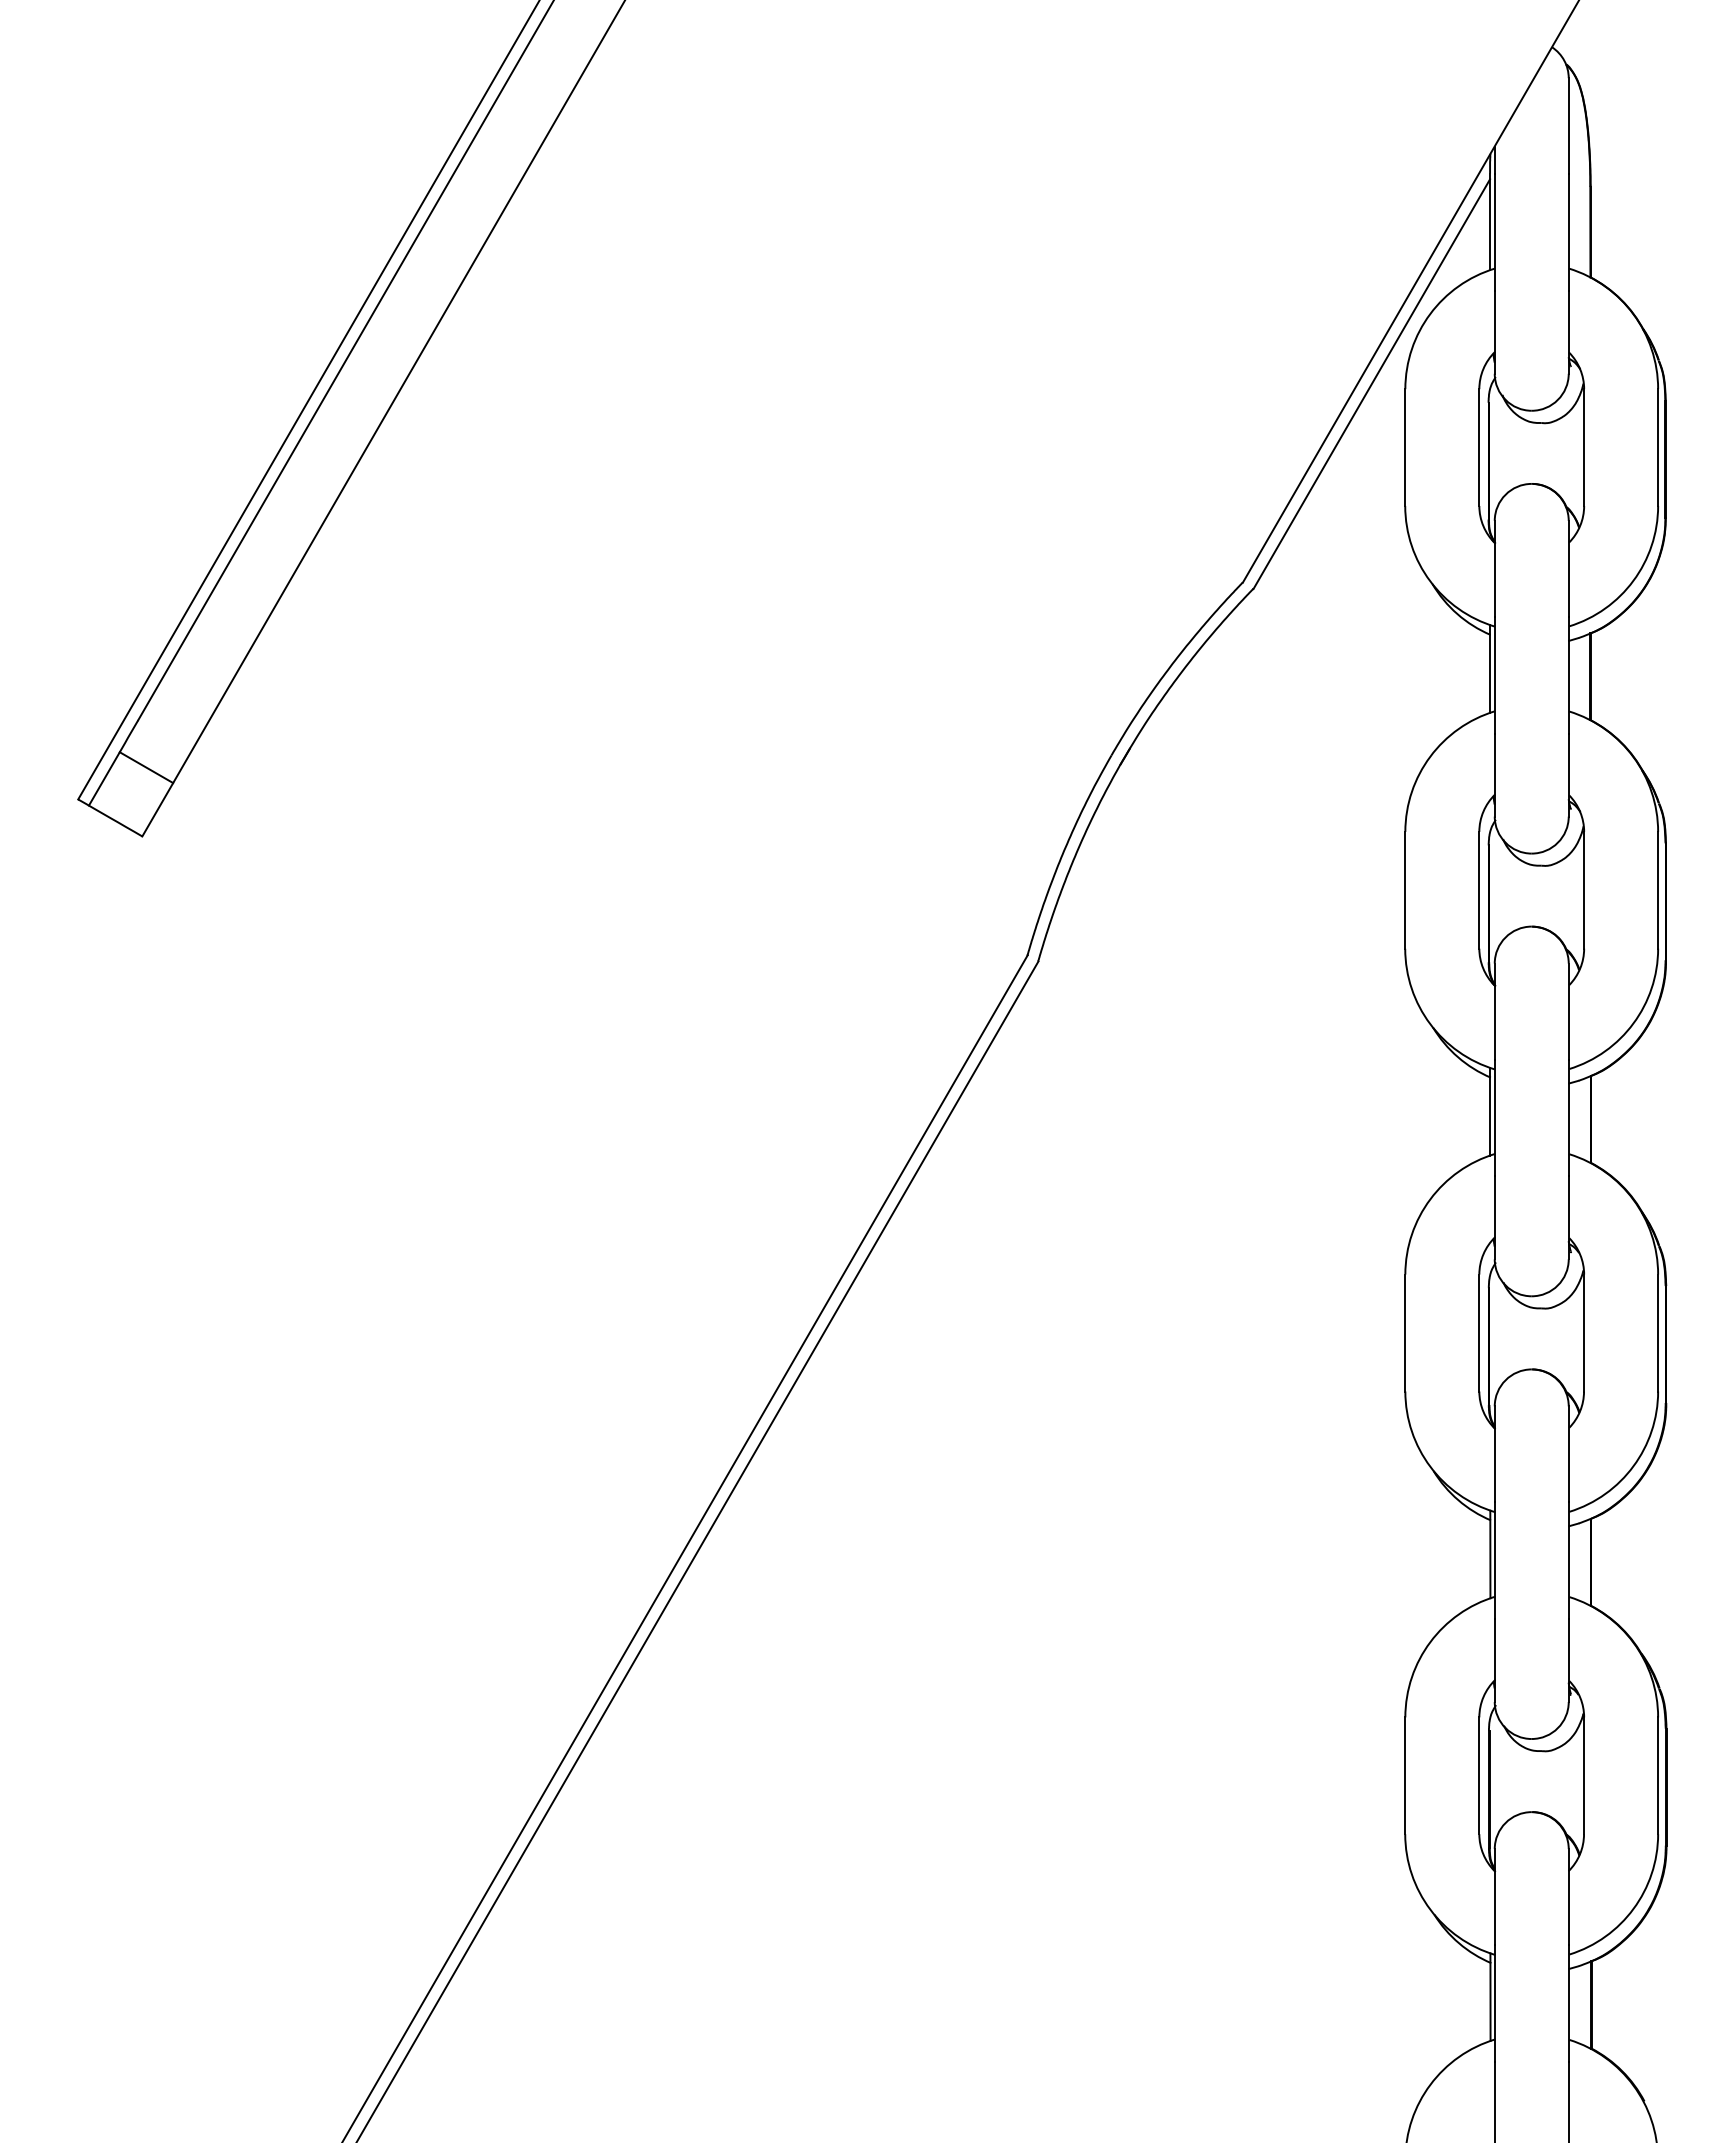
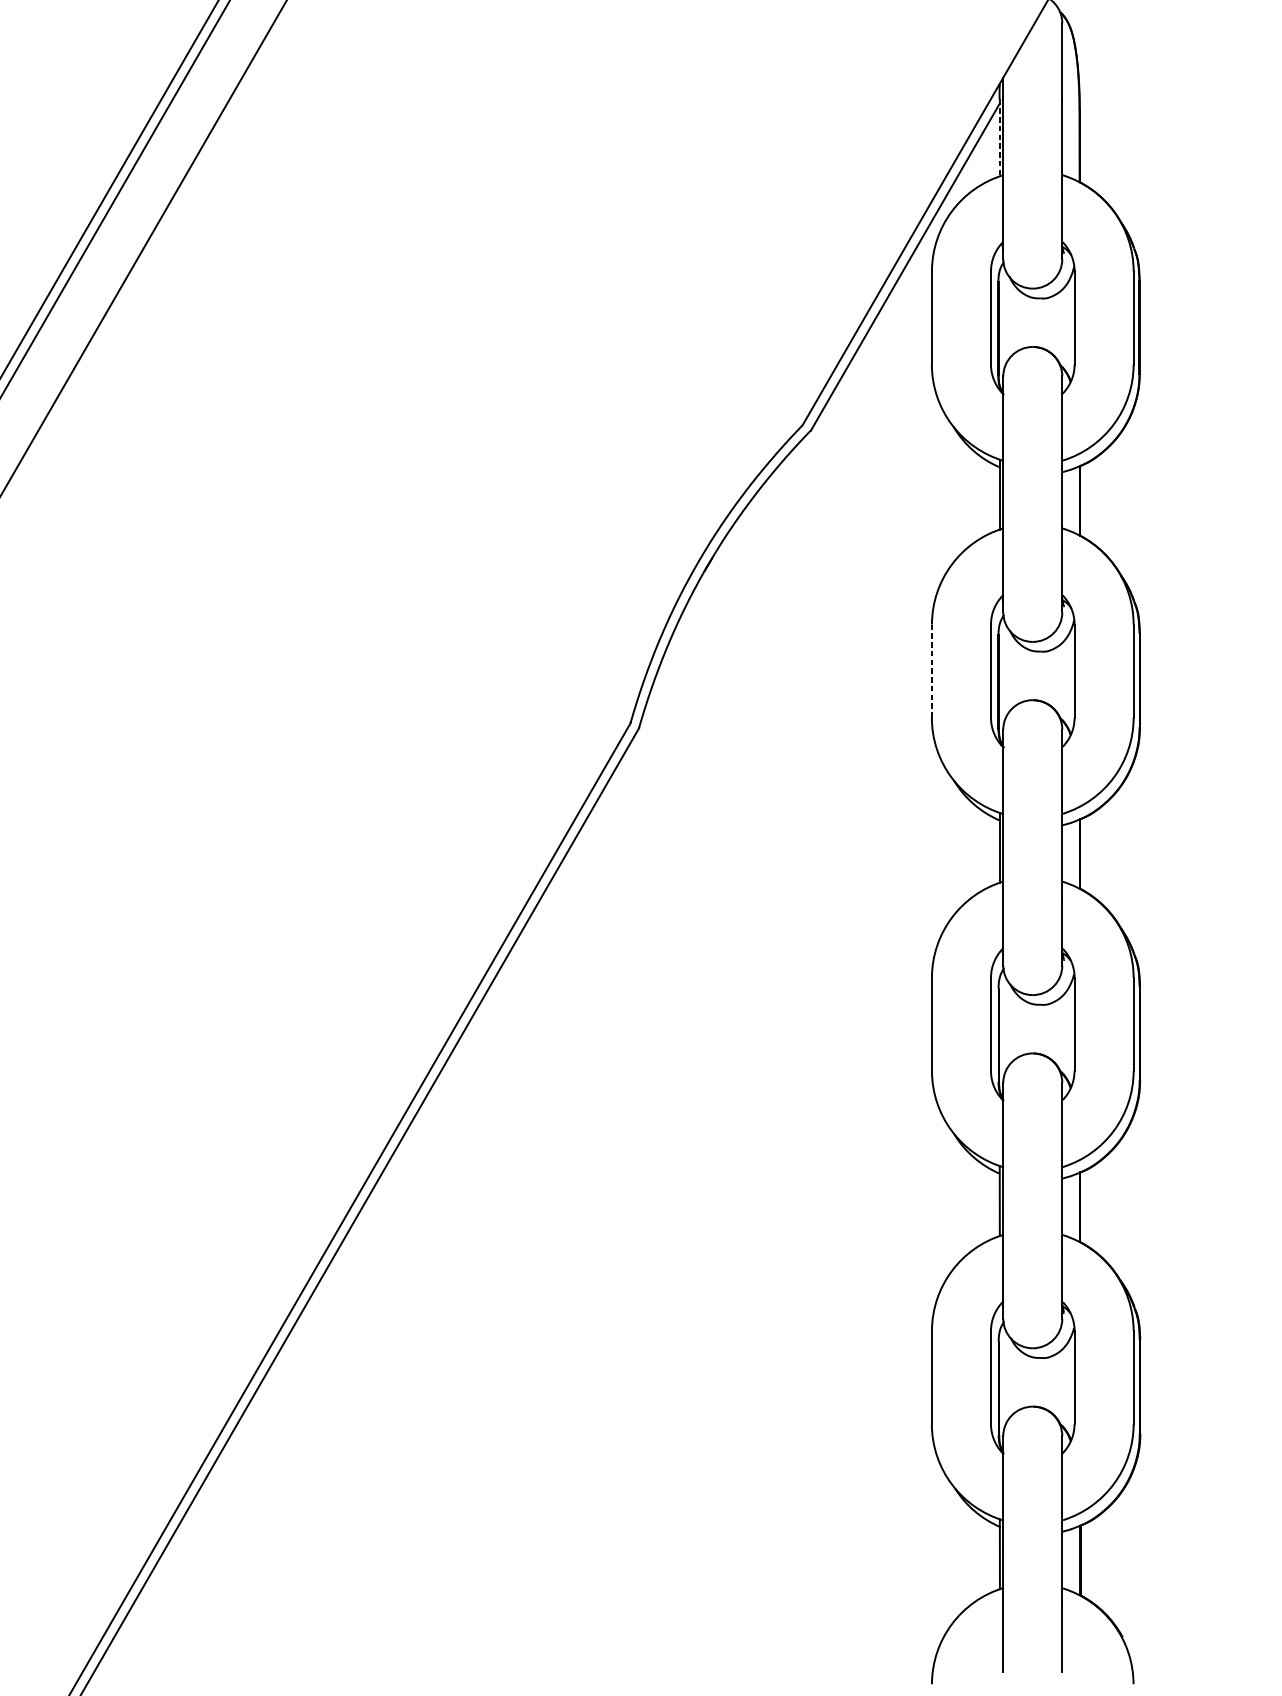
line: (1490, 222) -> (999, 138), solid -> dashed
line: (1405, 889) -> (932, 670), solid -> dashed

